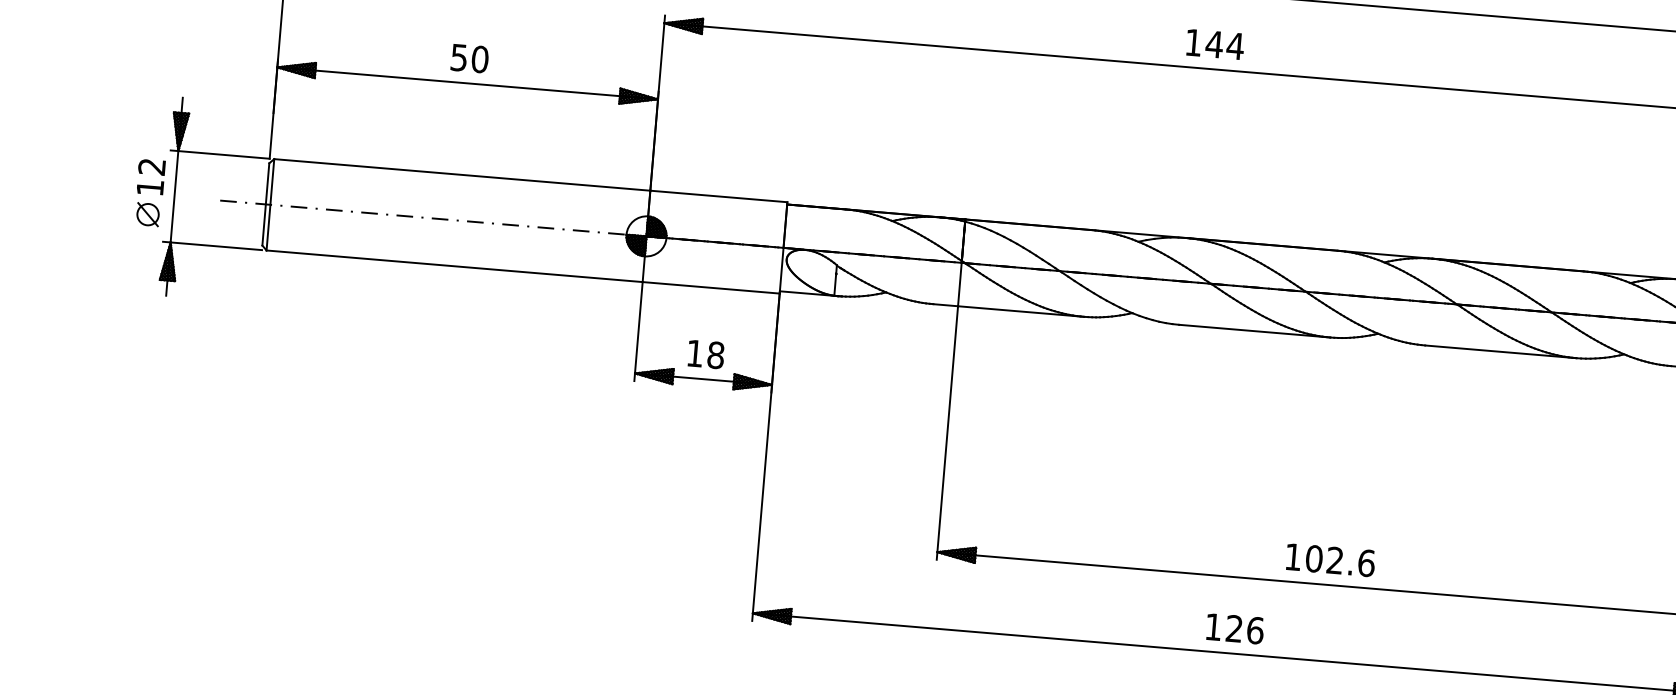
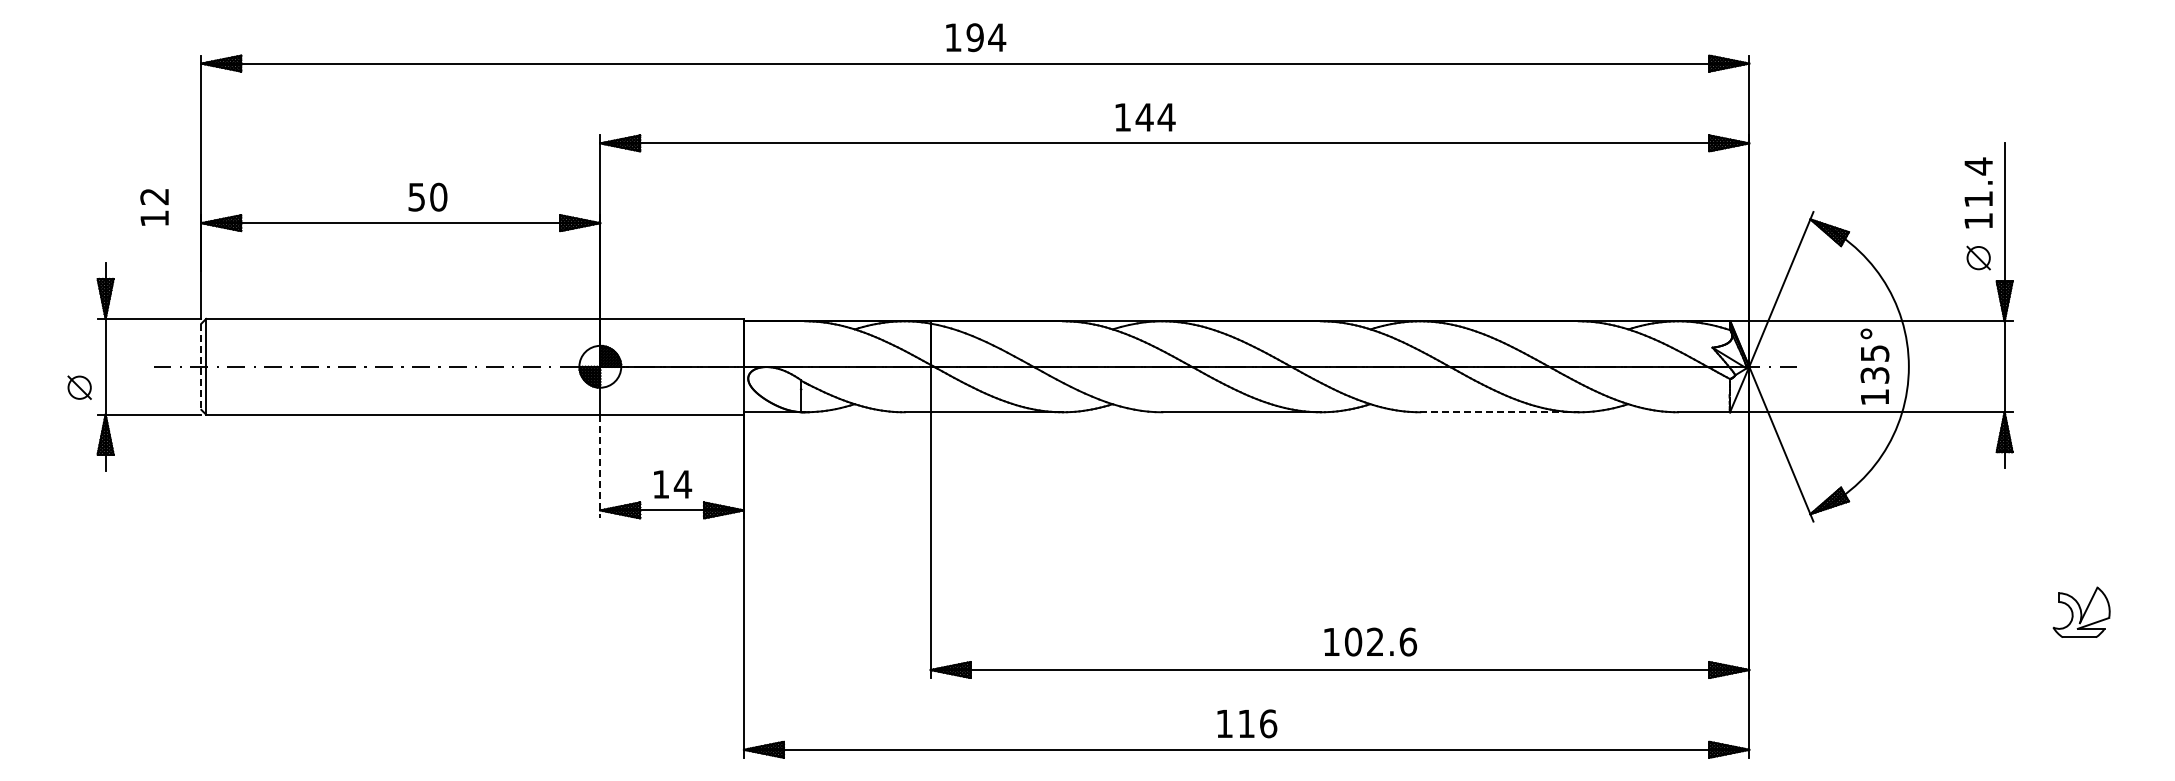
text: (1215, 44) -> (1145, 117), moved
text: (469, 57) -> (427, 196), moved
text: (151, 177) -> (154, 207), moved
line: (265, 205) -> (201, 367), solid -> dashed
line: (638, 331) -> (600, 466), solid -> dashed
line: (1500, 352) -> (1499, 412), solid -> dashed
text: (715, 355) -> (682, 484), 18 -> 14
text: (1330, 559) -> (1370, 641), moved
text: (1234, 628) -> (1246, 723), 126 -> 116

